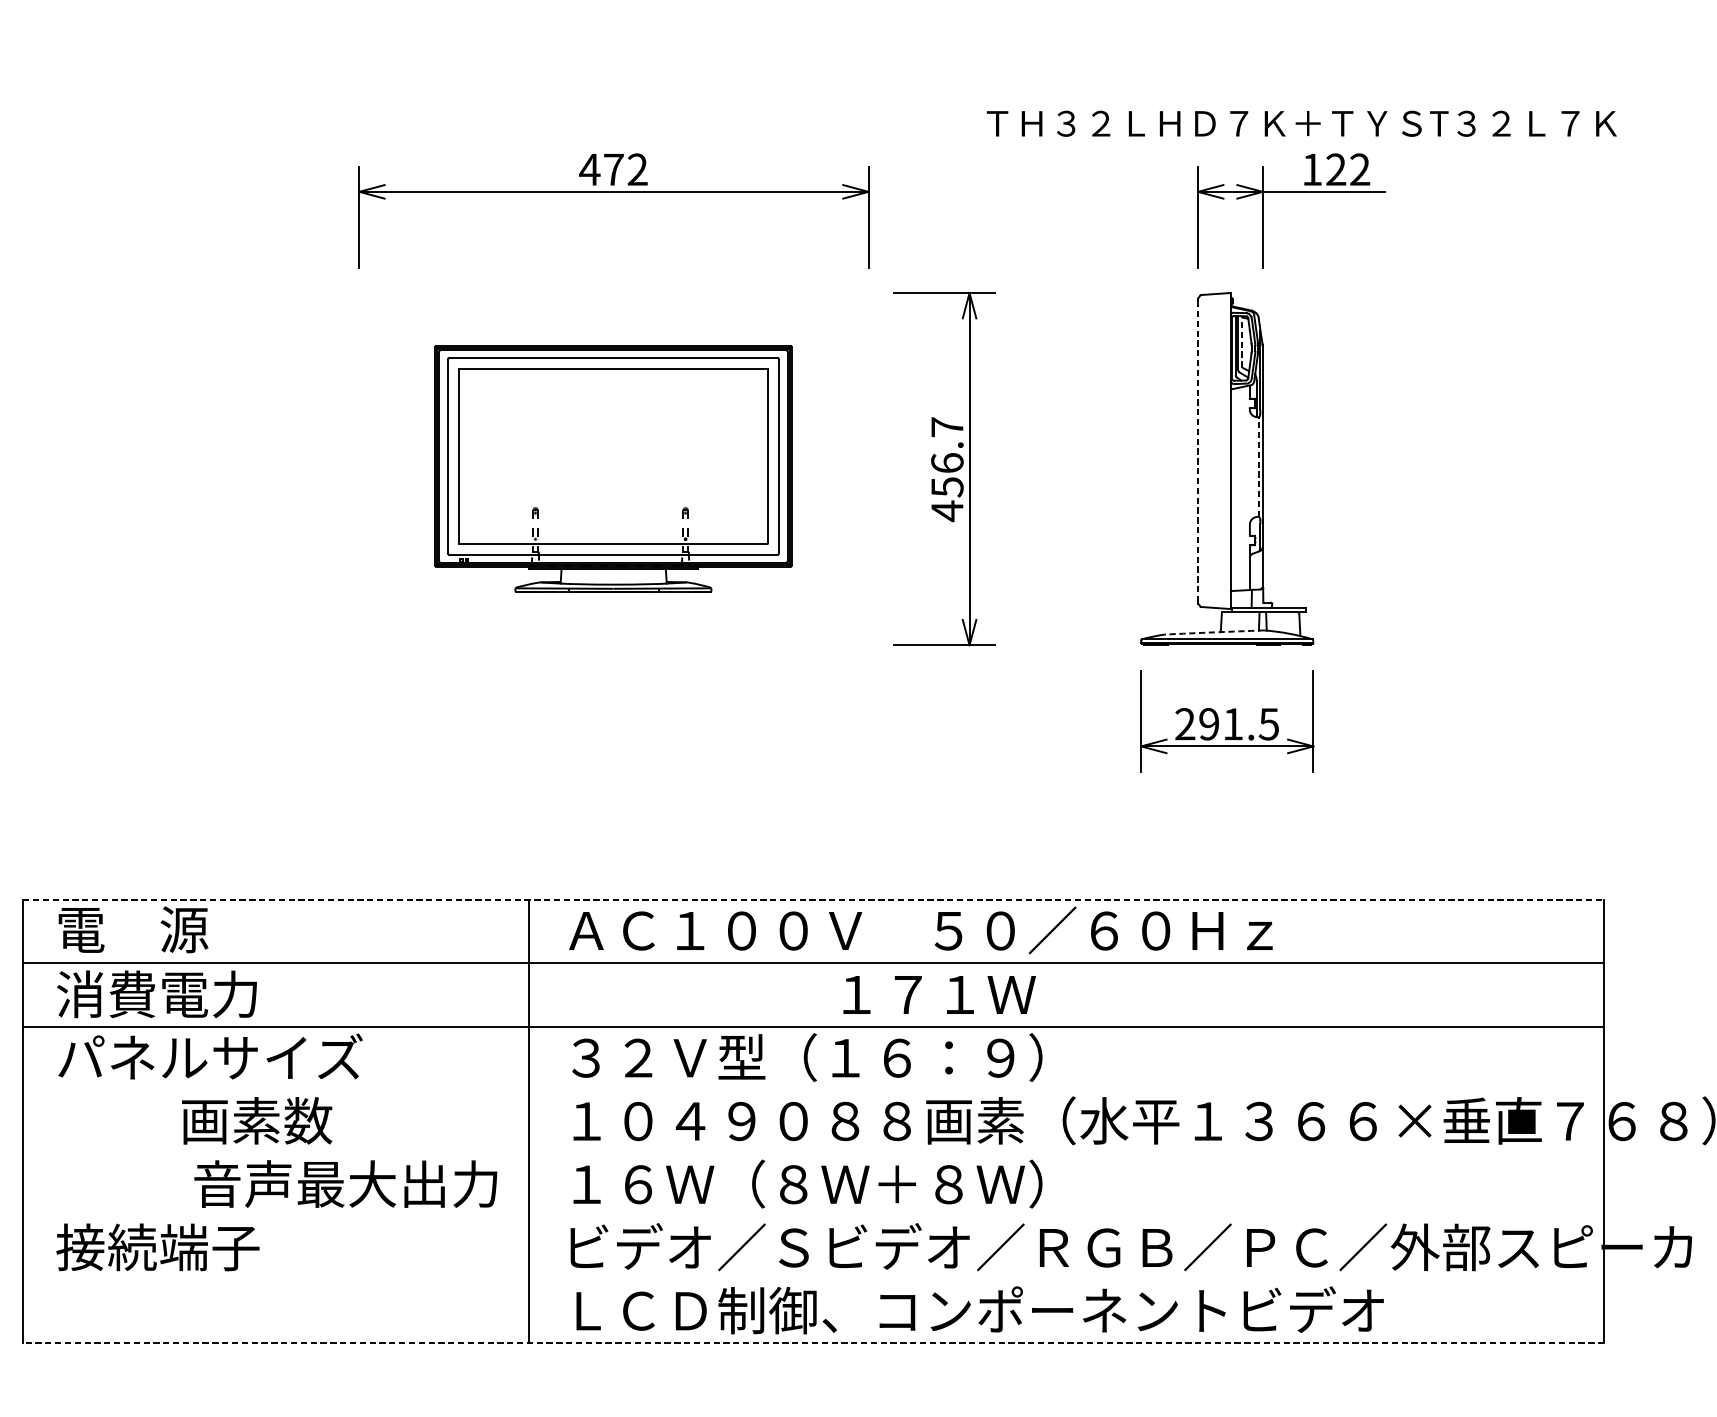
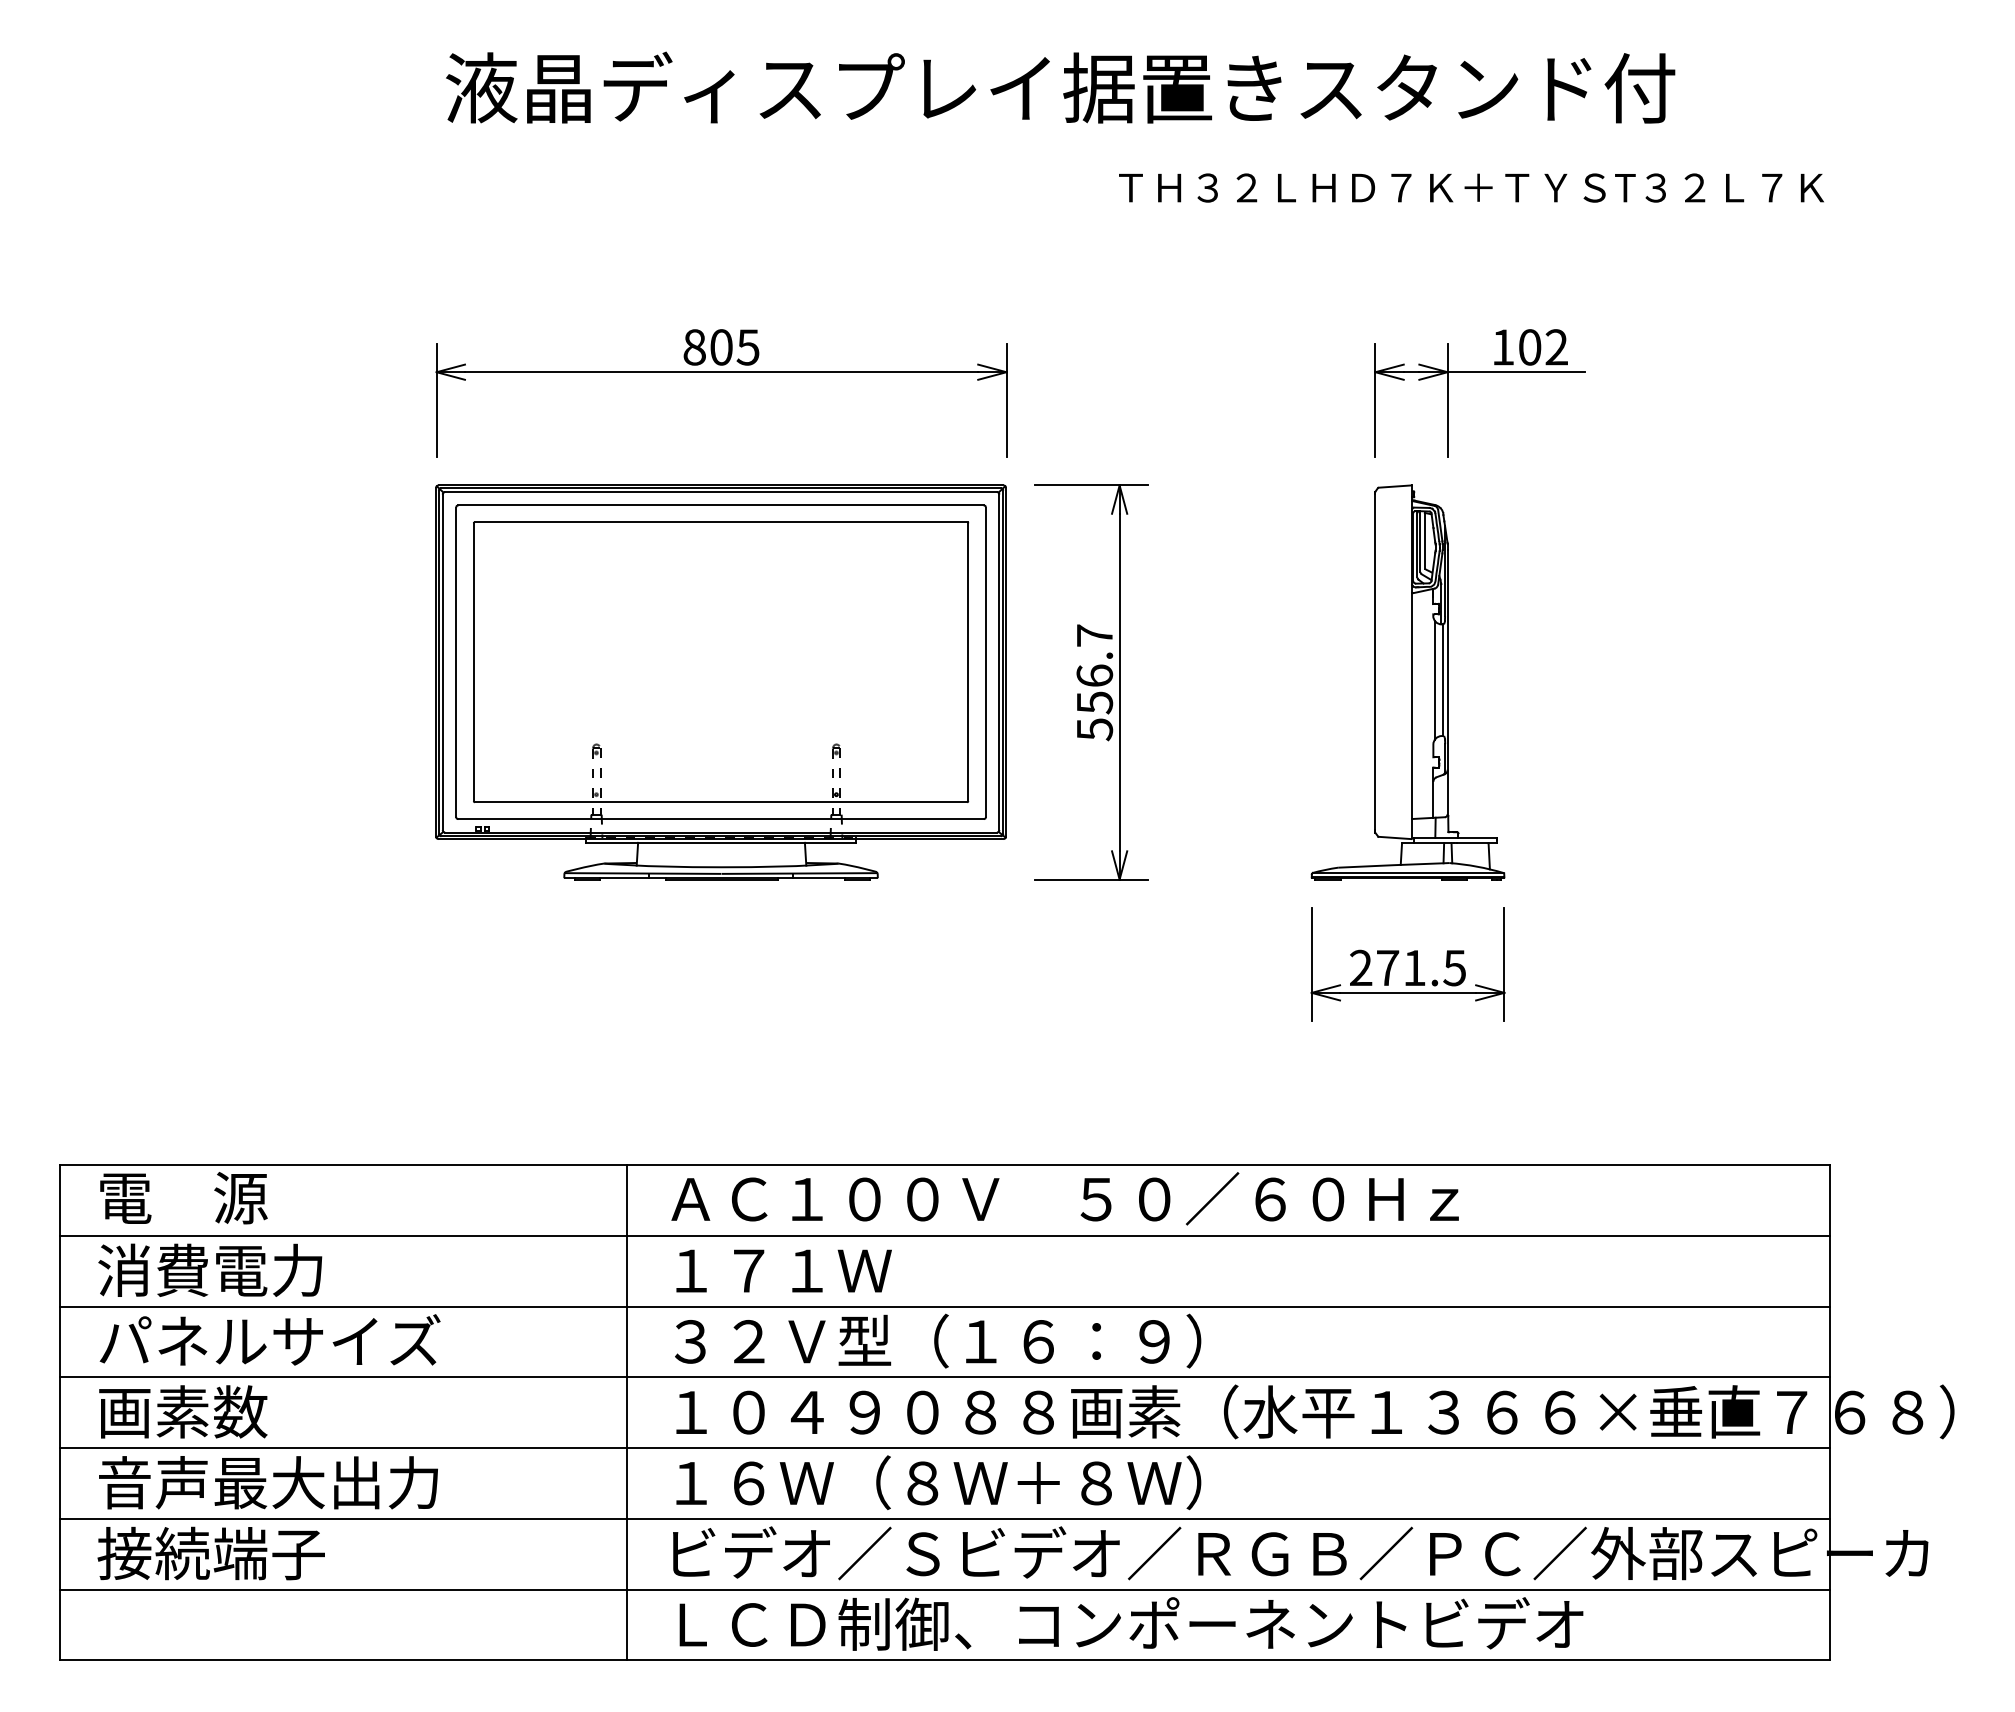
text: (1301, 123) -> (1471, 187), moved
text: (612, 169) -> (720, 347), 472 -> 805
text: (1336, 169) -> (1530, 347), 122 -> 102
line: (1241, 342) -> (1424, 540), dashed -> solid
line: (1198, 451) -> (1375, 662), dashed -> solid
line: (1250, 466) -> (1434, 679), added
line: (1258, 467) -> (1443, 680), dashed -> solid
part: (612, 469) -> (720, 682), size x1.43
text: (948, 511) -> (1095, 729), 456.7 -> 556.7
arc: (1214, 632) -> (1393, 865), dashed -> solid
text: (1208, 723) -> (1387, 967), 291.5 -> 271.5
line: (813, 899) -> (945, 1164), dashed -> solid
text: (939, 994) -> (783, 1270), moved
line: (813, 1090) -> (945, 1377), added
text: (257, 1120) -> (183, 1411), moved
line: (813, 1153) -> (945, 1448), added
text: (345, 1183) -> (268, 1482), moved
line: (813, 1216) -> (945, 1518), added
line: (813, 1279) -> (945, 1589), added
line: (813, 1342) -> (945, 1660), dashed -> solid

